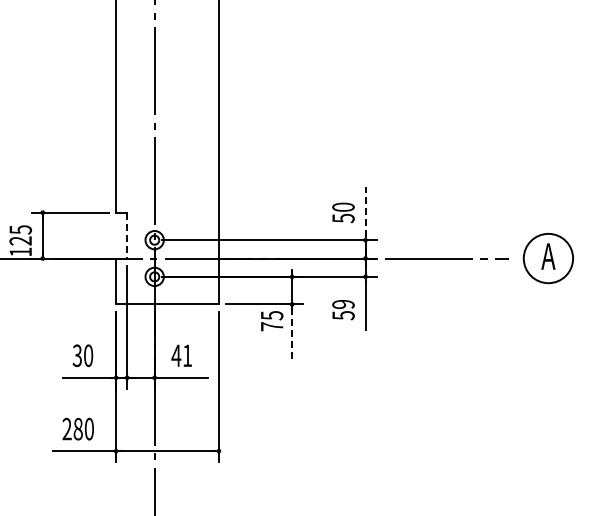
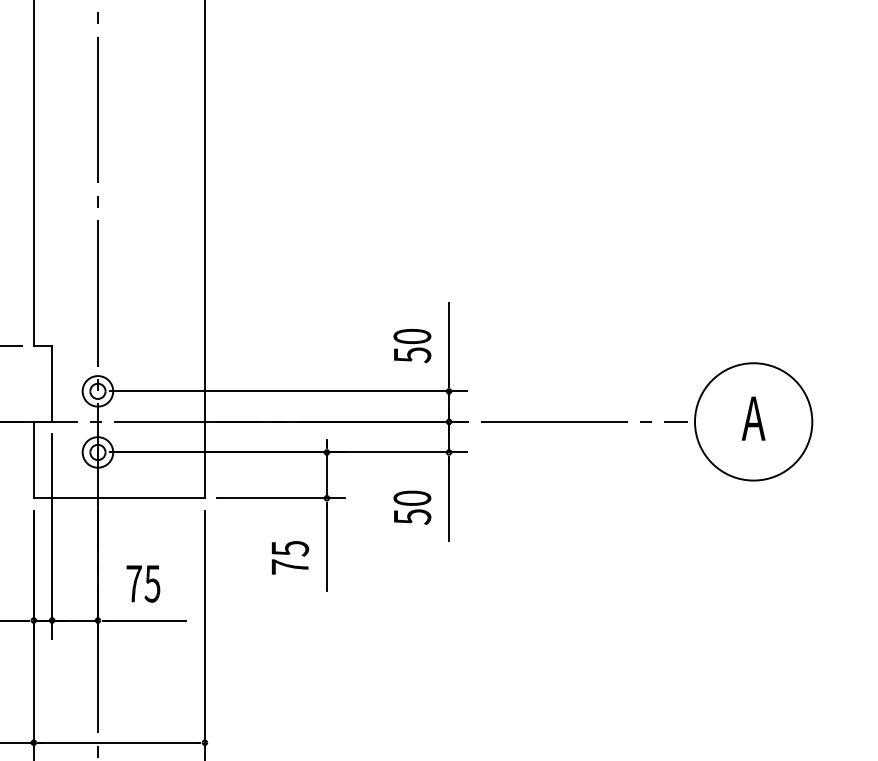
line: (365, 211) -> (449, 343), dashed -> solid
line: (127, 235) -> (52, 383), dashed -> solid
circle: (548, 258) -> (753, 421), size x1.43
text: (343, 303) -> (412, 496), 59 -> 50
text: (272, 321) -> (290, 558), moved
line: (292, 334) -> (327, 548), dashed -> solid
text: (181, 355) -> (142, 583), 41 -> 75

